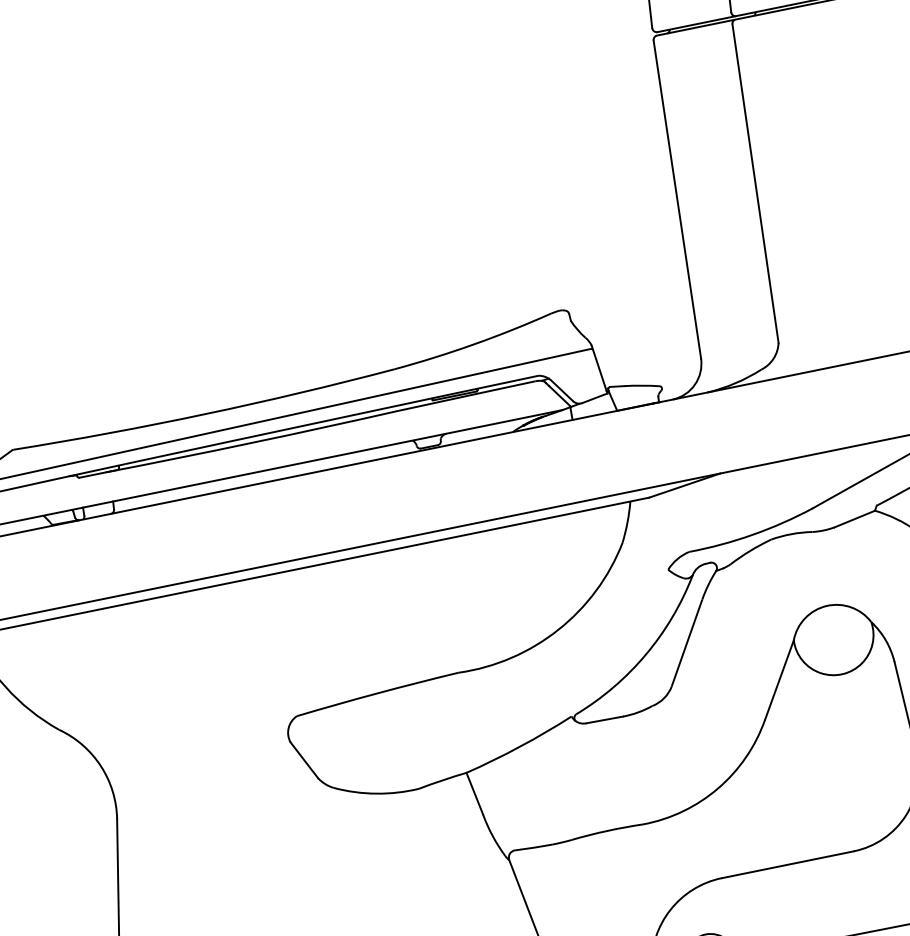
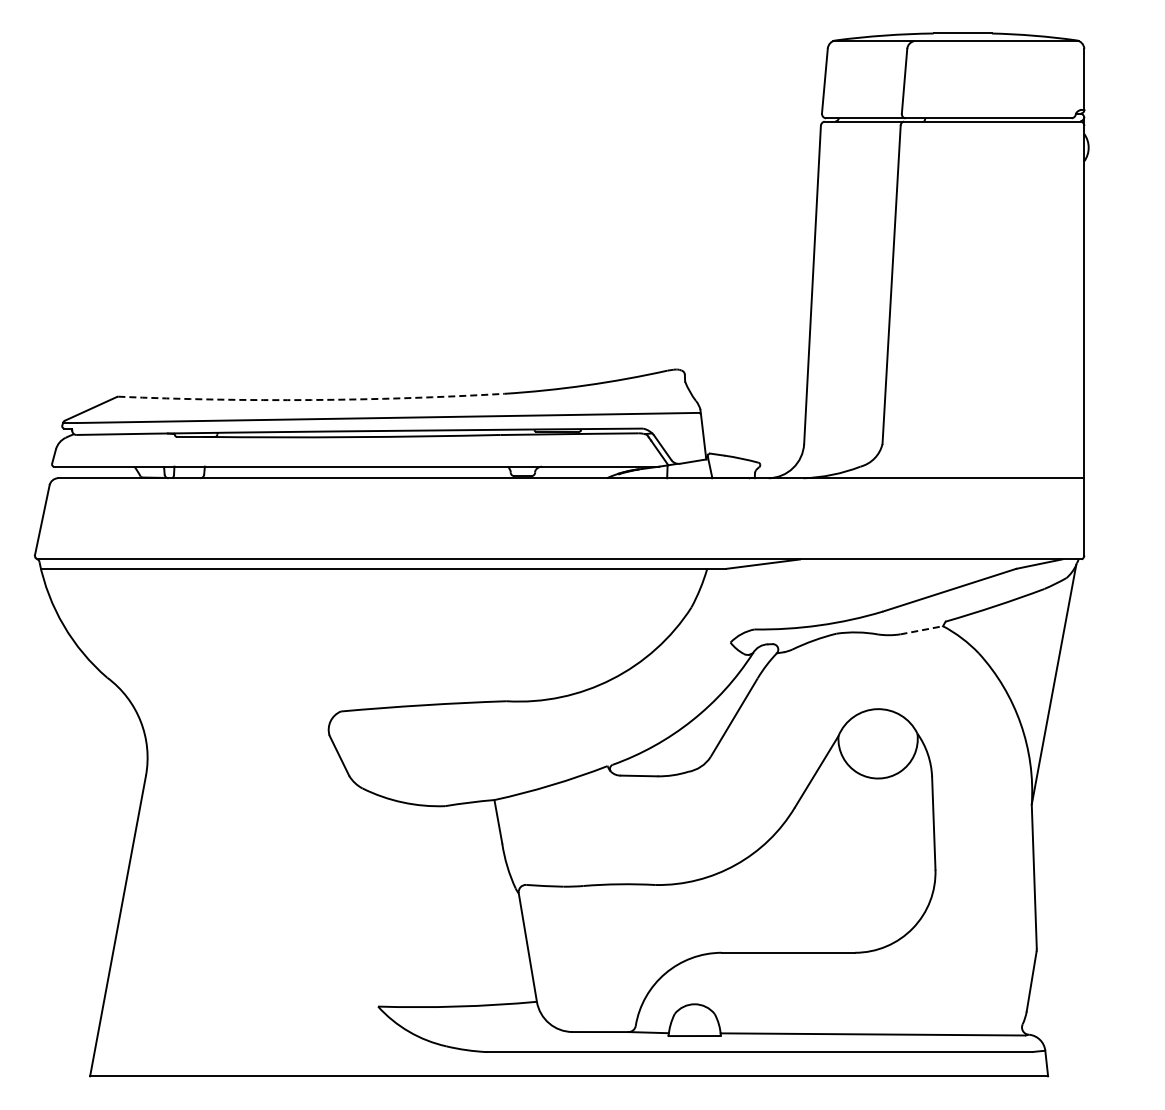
arc: (205, 414) -> (311, 400), solid -> dashed
line: (854, 519) -> (921, 630), solid -> dashed

